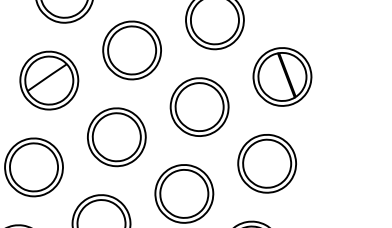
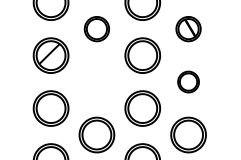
part: (131, 49) -> (96, 28), size x0.7
part: (282, 75) -> (188, 28), size x0.7
part: (116, 136) -> (96, 81), removed
part: (267, 162) -> (188, 81), size x0.6

